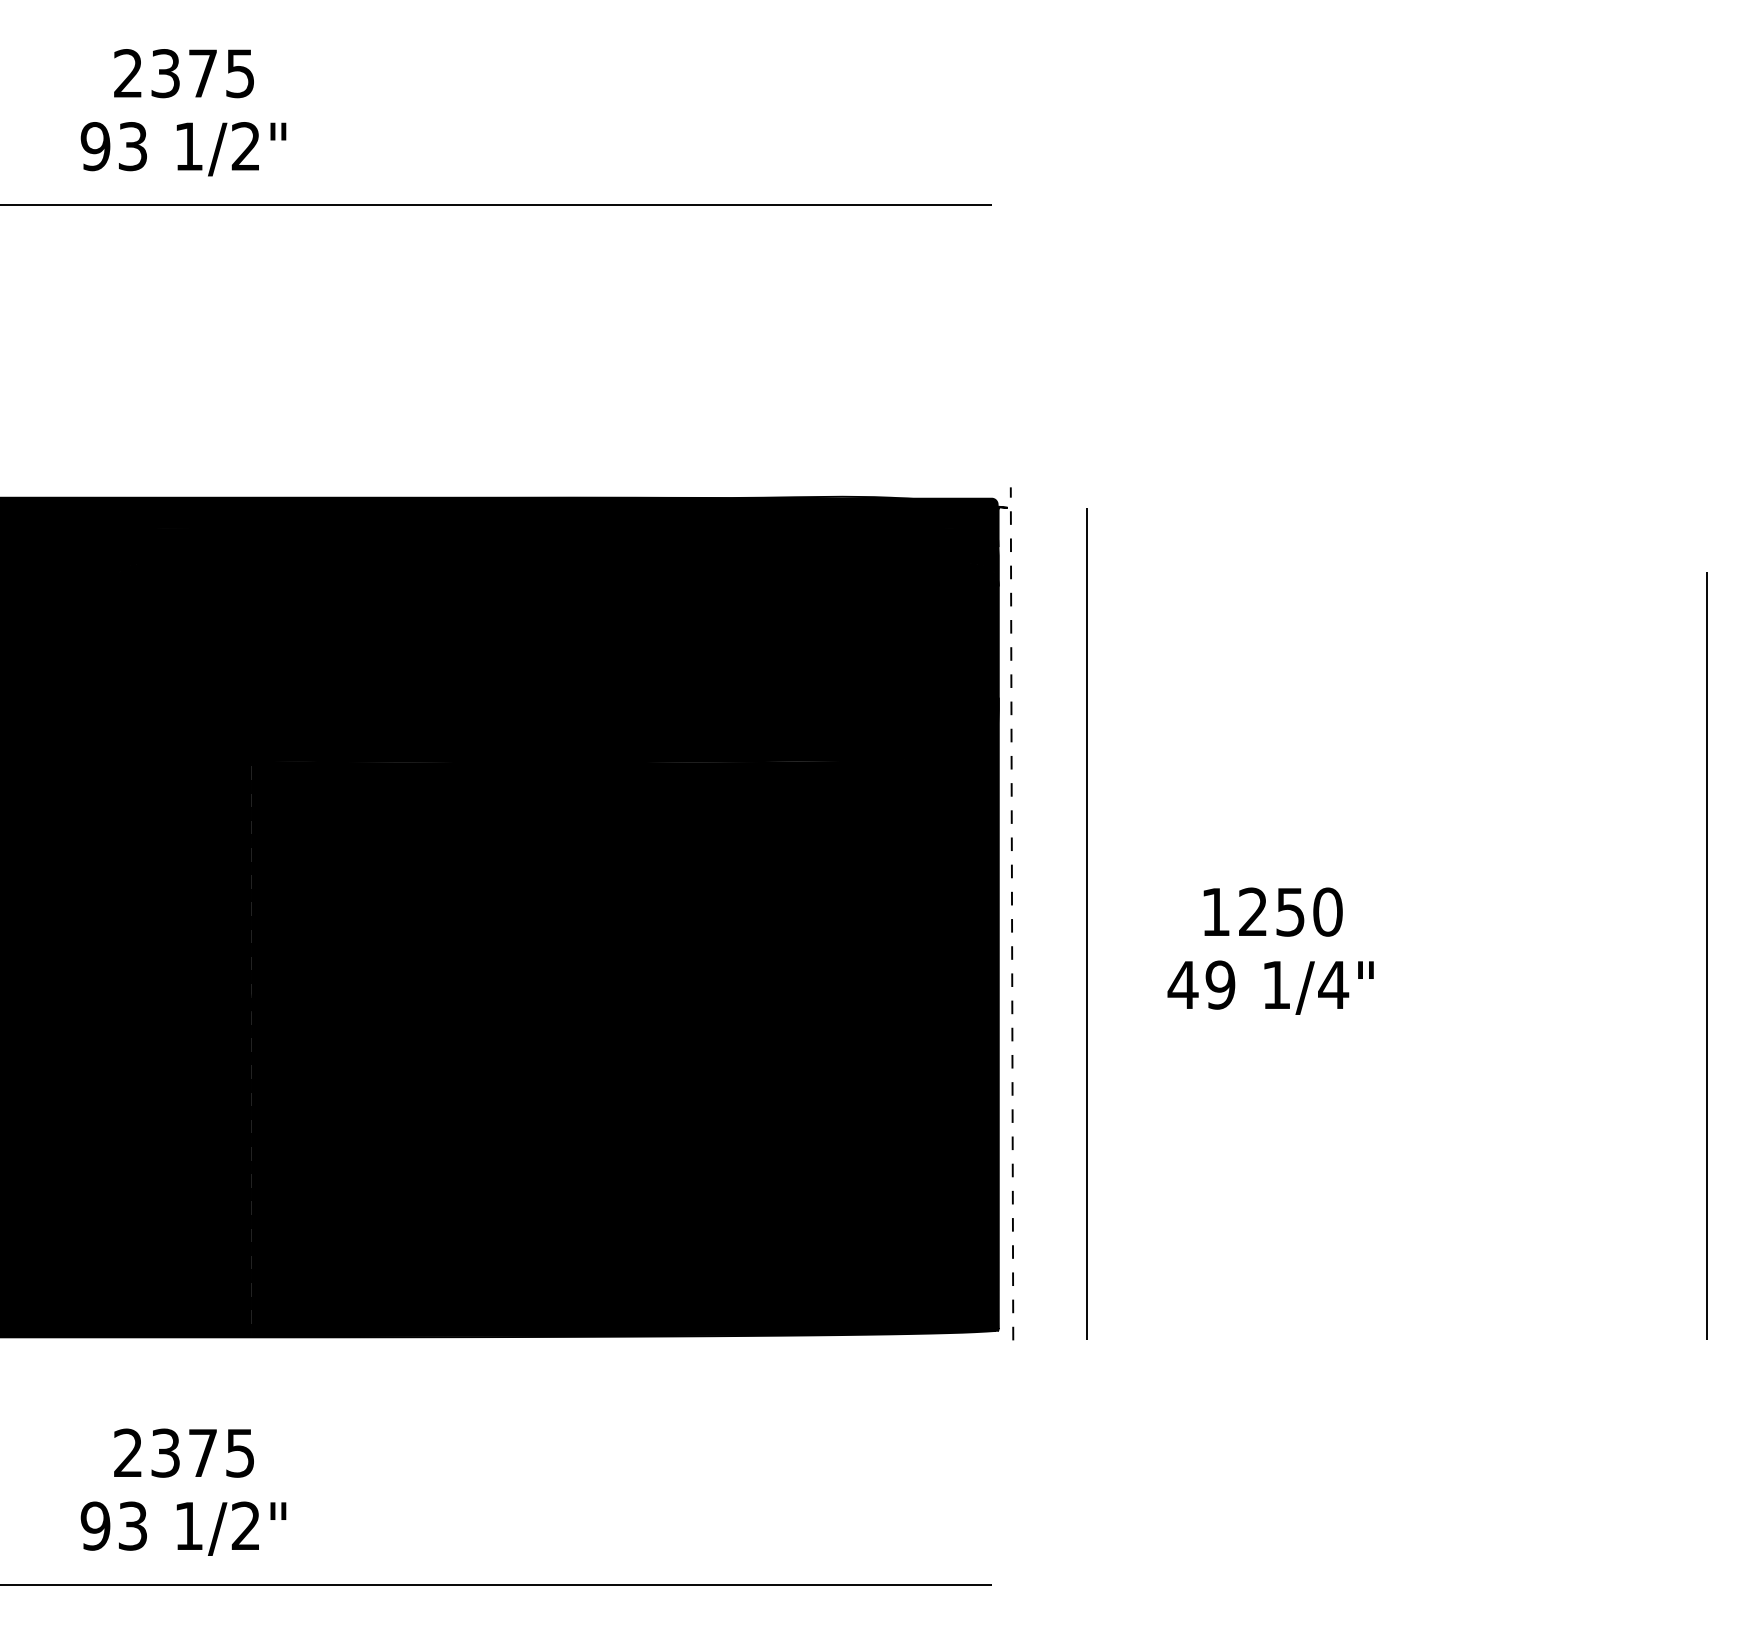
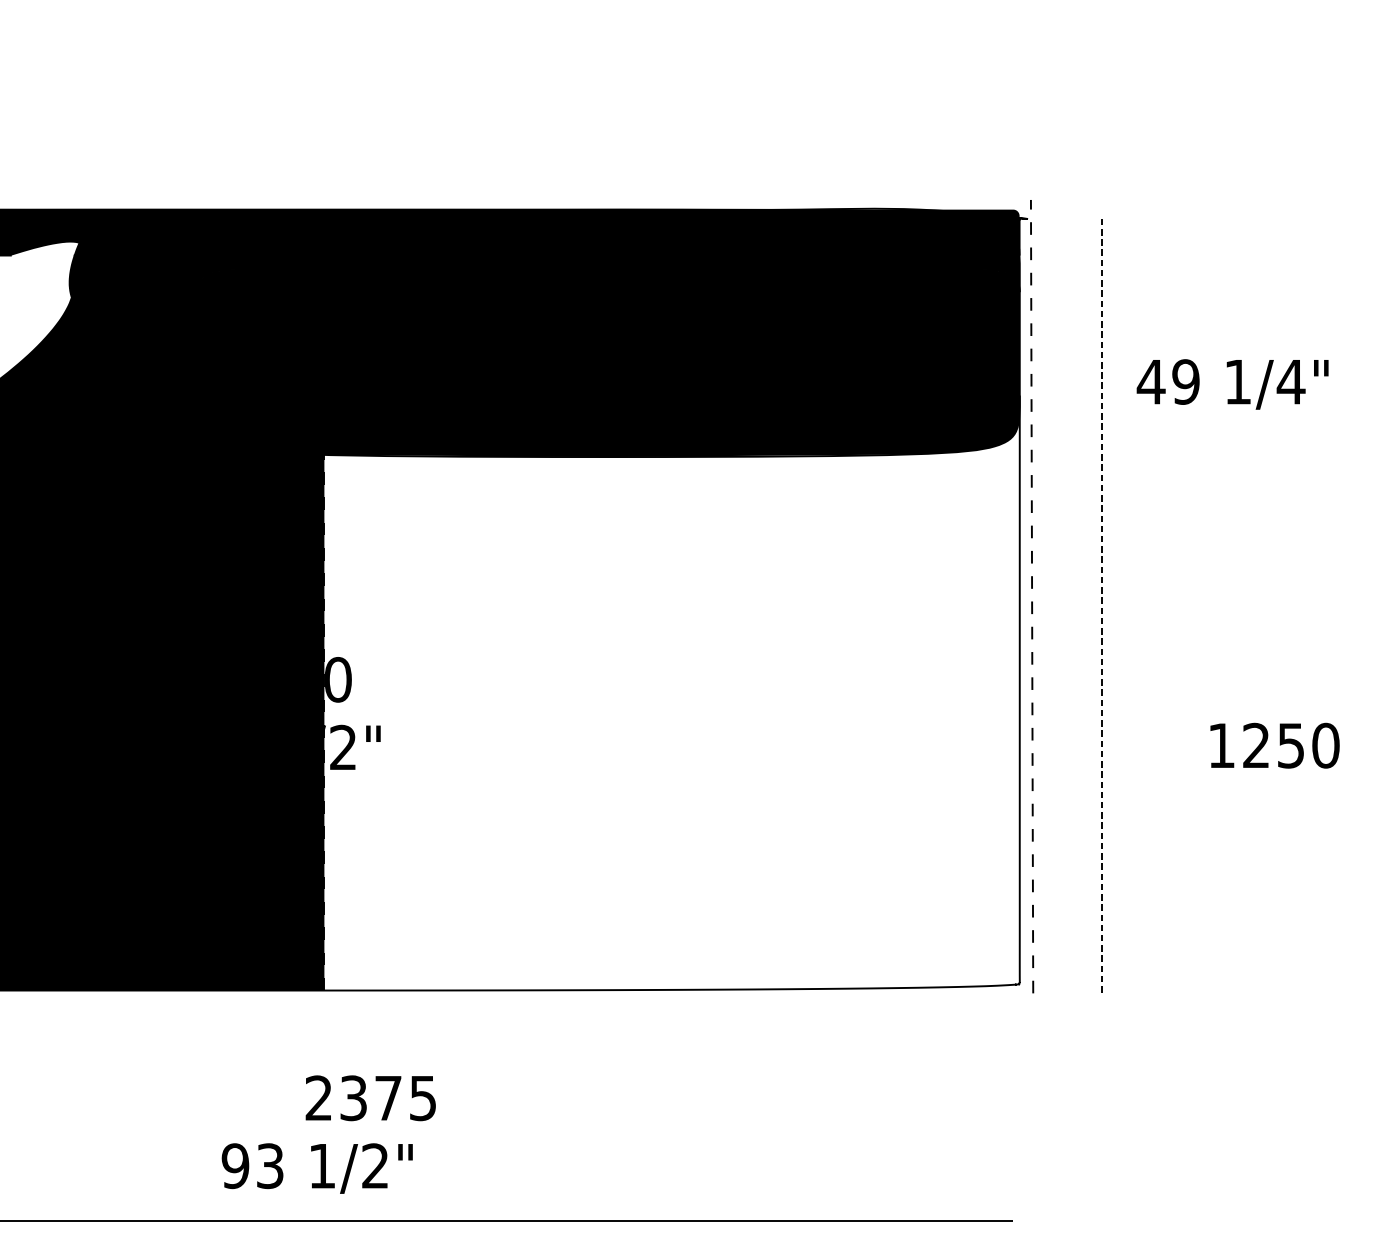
text: (1272, 911) -> (1274, 745), moved
line: (1087, 924) -> (1102, 606), solid -> dashed
text: (1270, 987) -> (1232, 384), moved
fill: (624, 1019) -> (671, 694), removed
text: (183, 1452) -> (370, 1097), moved
text: (183, 1528) -> (317, 1168), moved

